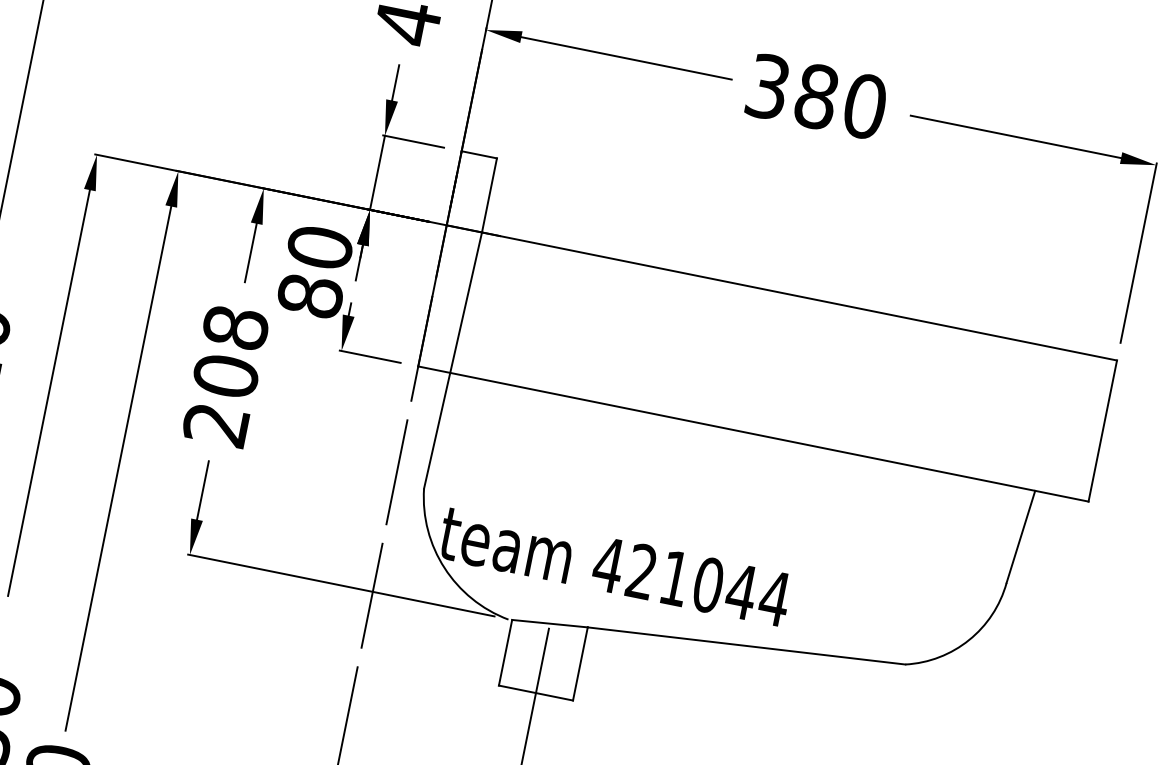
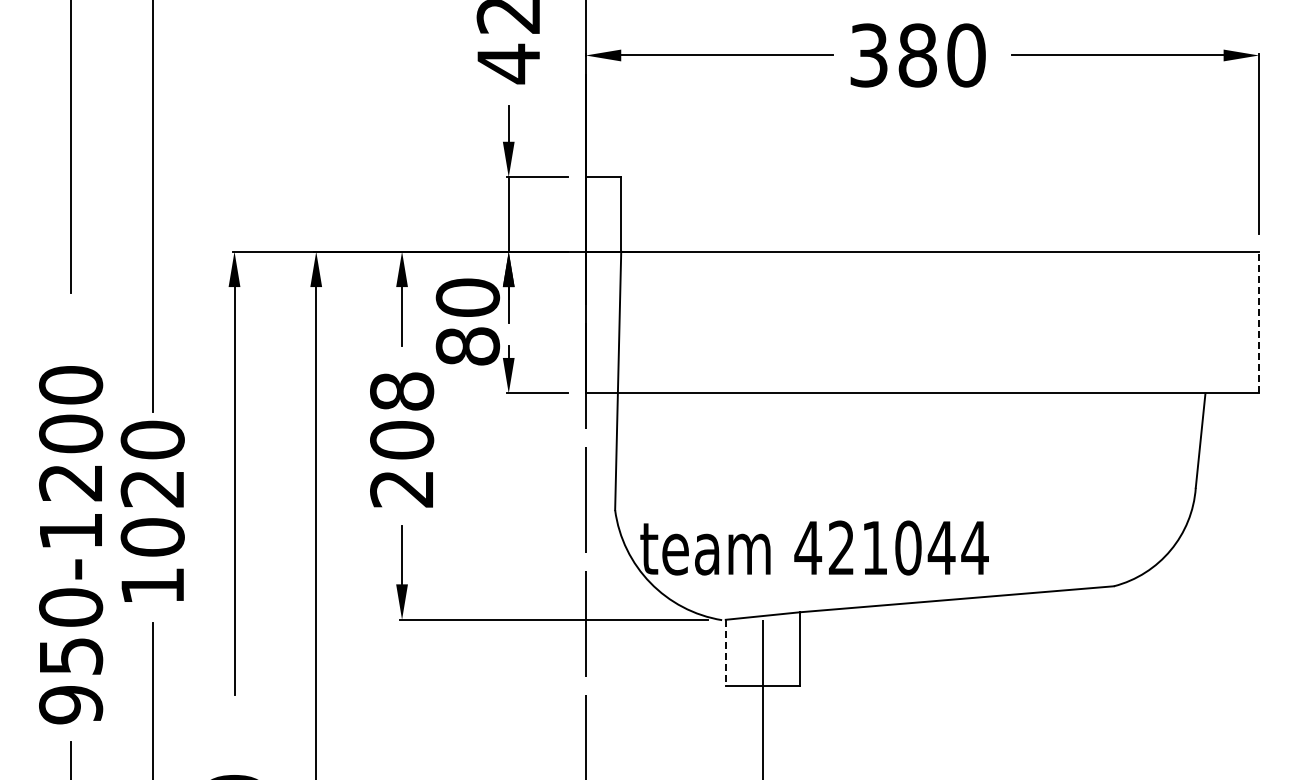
line: (1103, 431) -> (1259, 322), solid -> dashed
line: (505, 652) -> (725, 652), solid -> dashed

